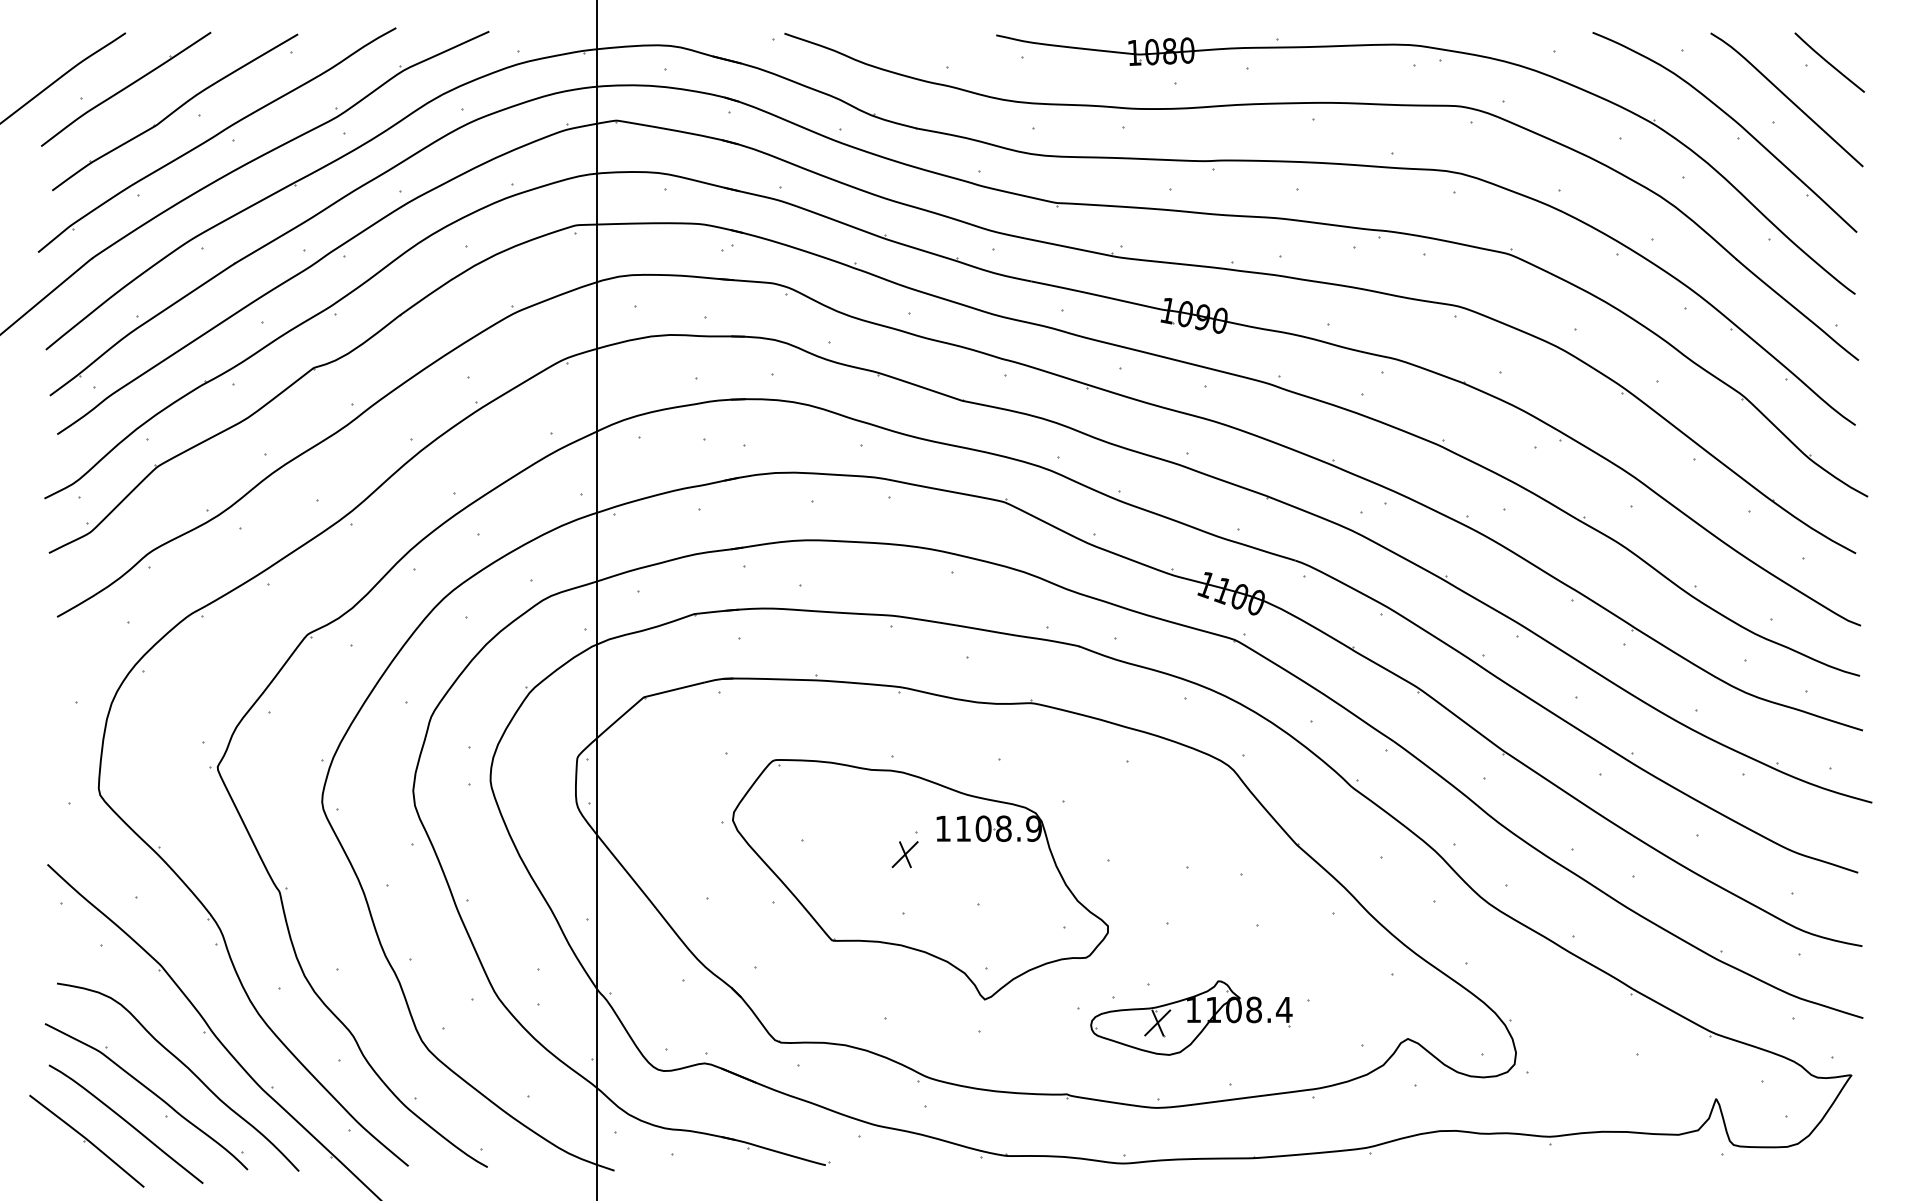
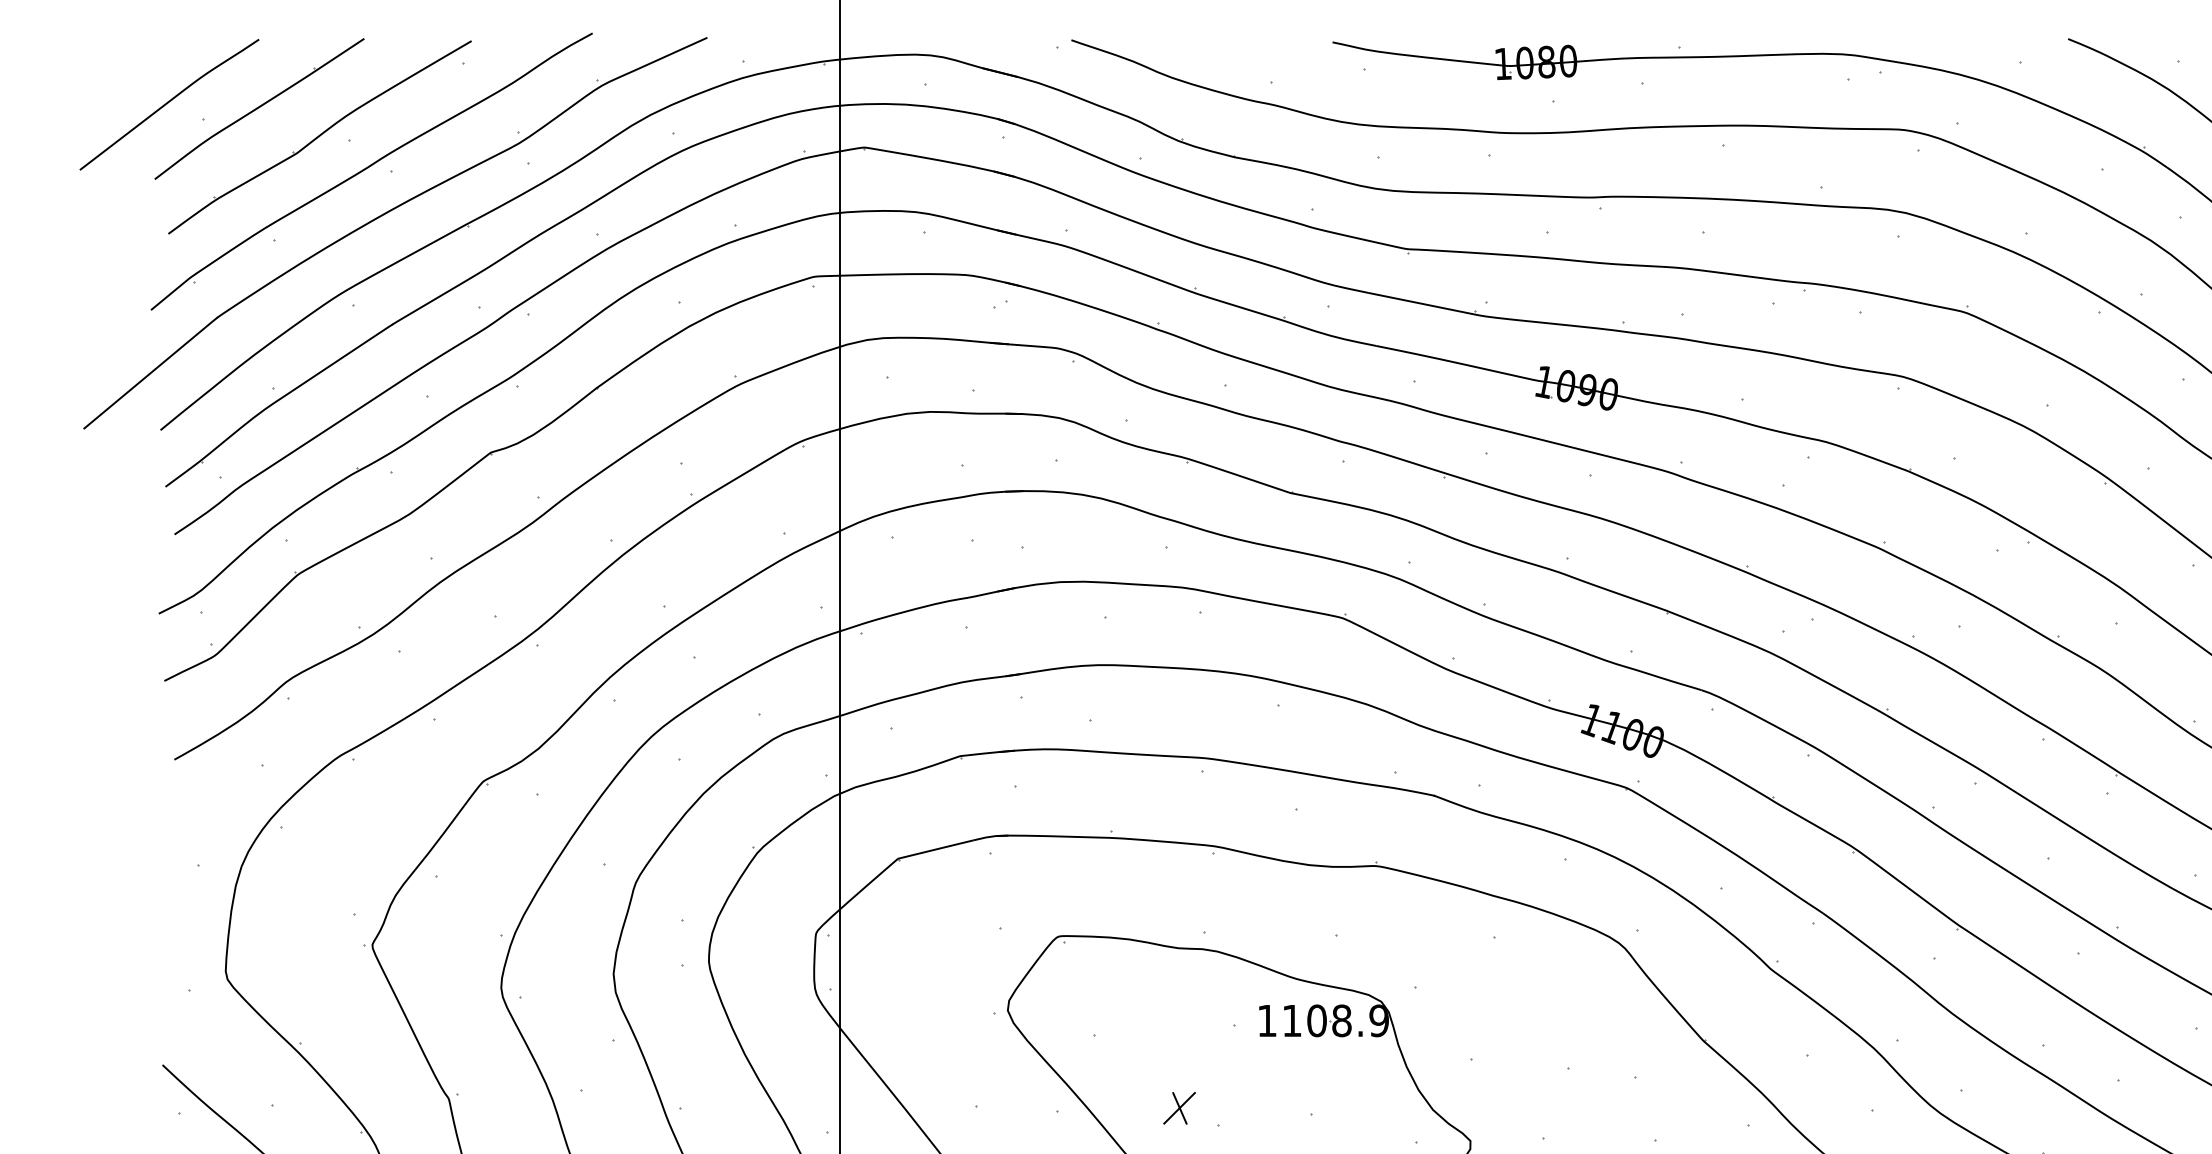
part: (904, 854) -> (1178, 1108), moved

